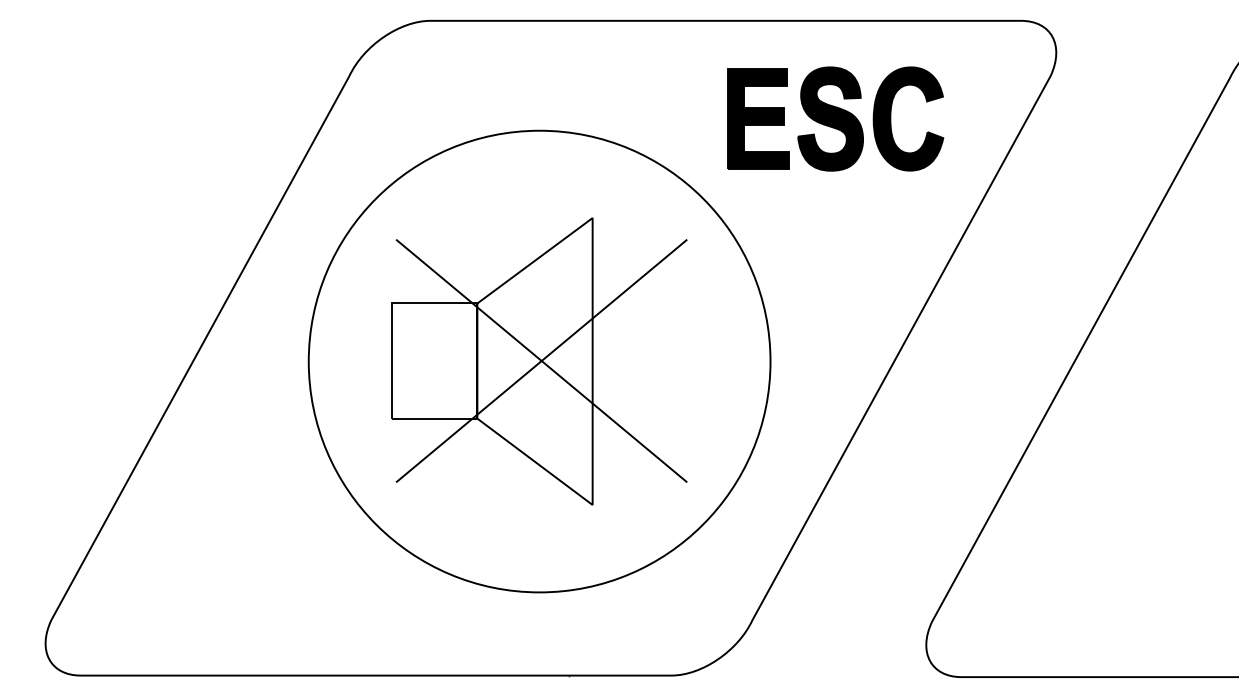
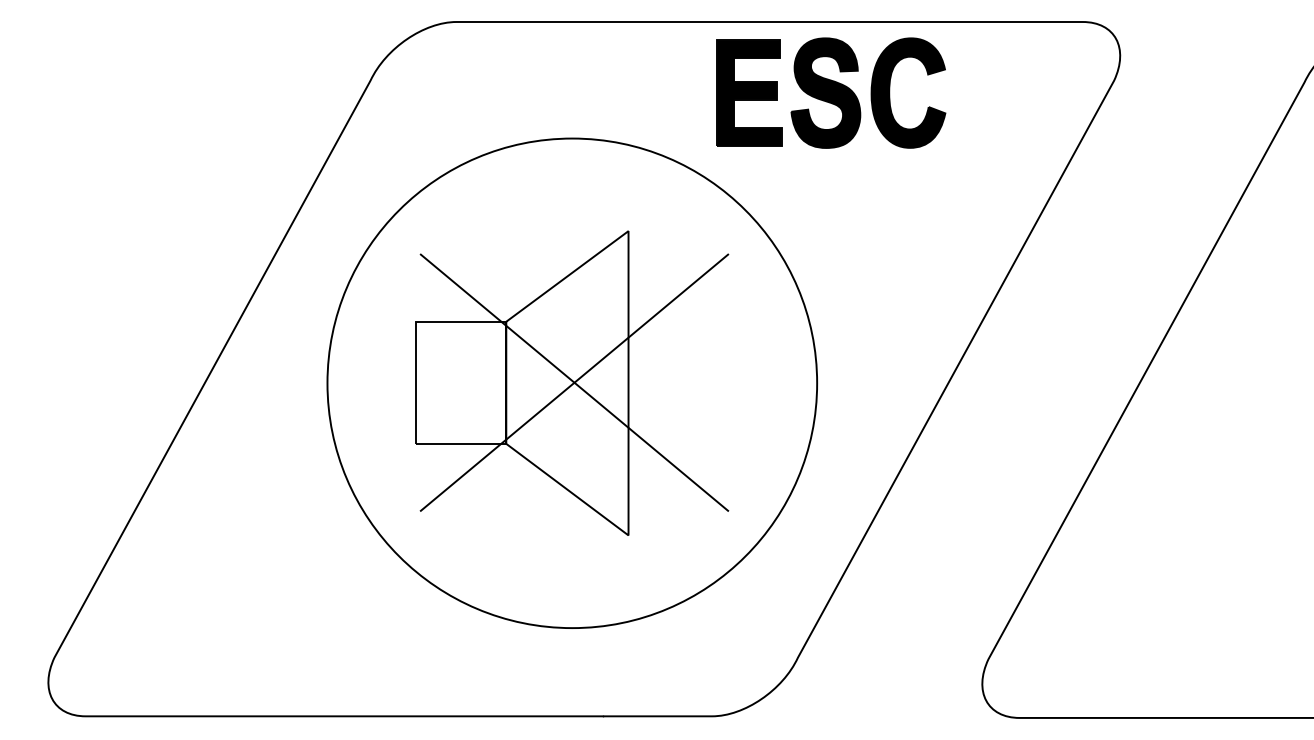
part: (835, 118) -> (831, 92), moved

